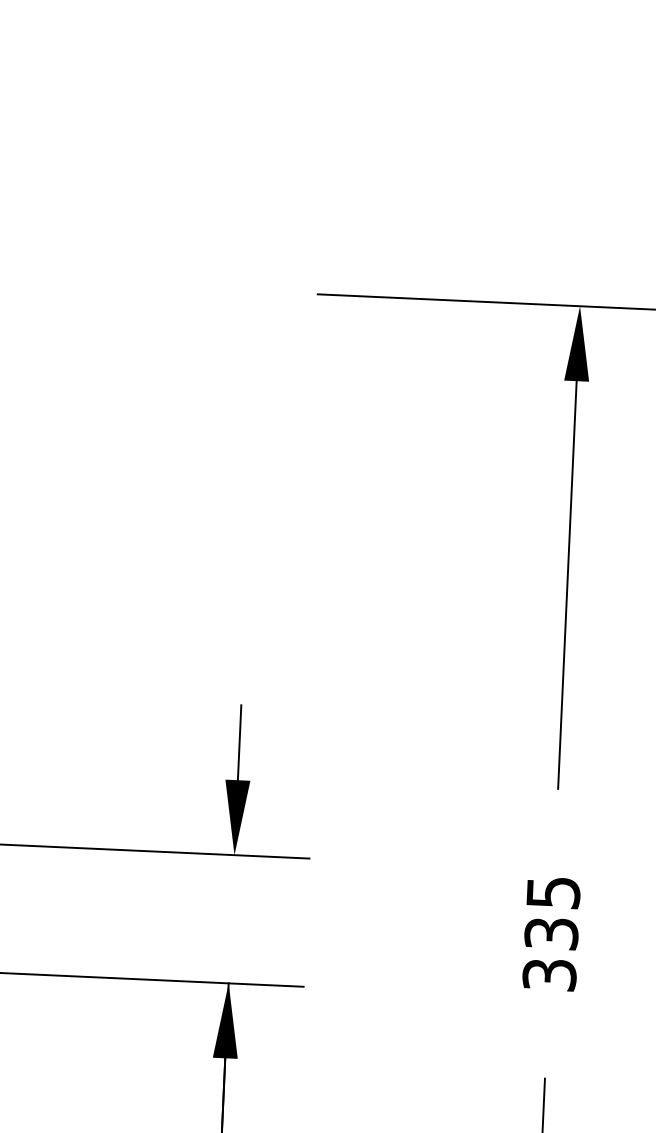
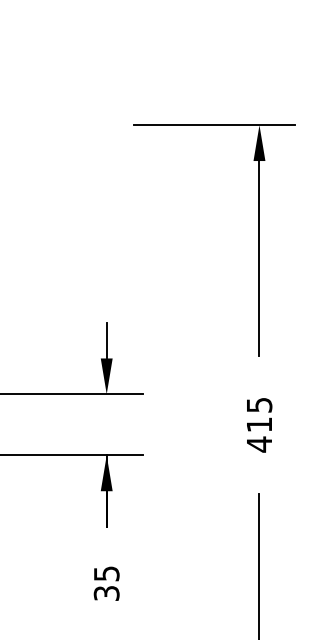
text: (550, 954) -> (259, 434), 335 -> 415

